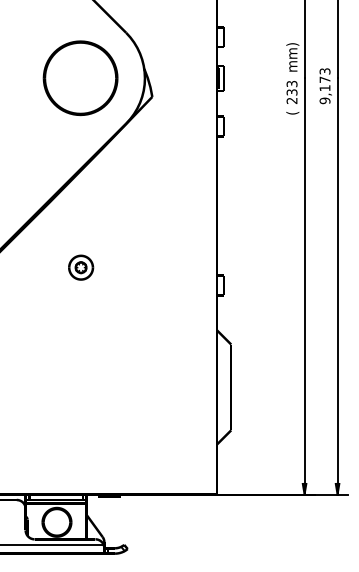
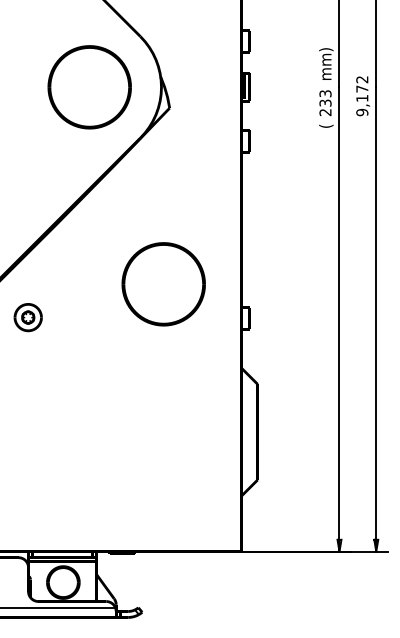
text: (325, 71) -> (362, 79), 9,173 -> 9,172
part: (146, 255) -> (163, 284), added
part: (80, 267) -> (27, 317), moved

